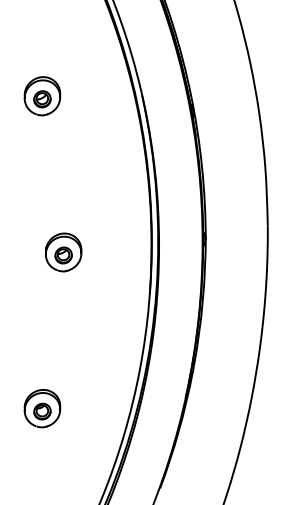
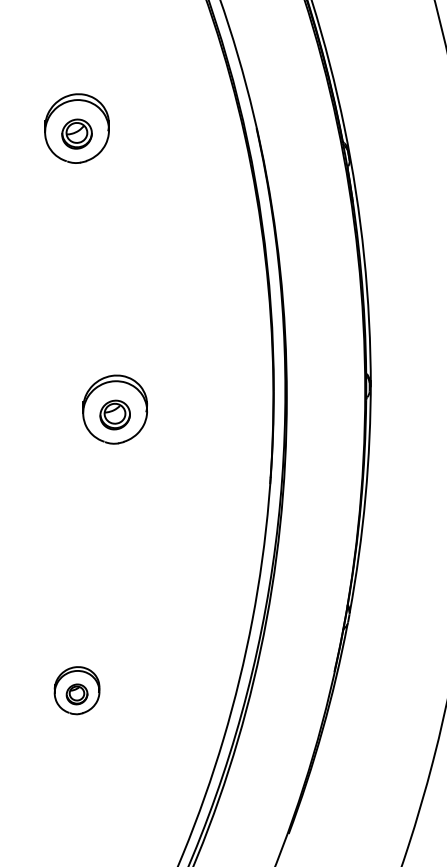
part: (42, 408) -> (77, 690), size x0.7

